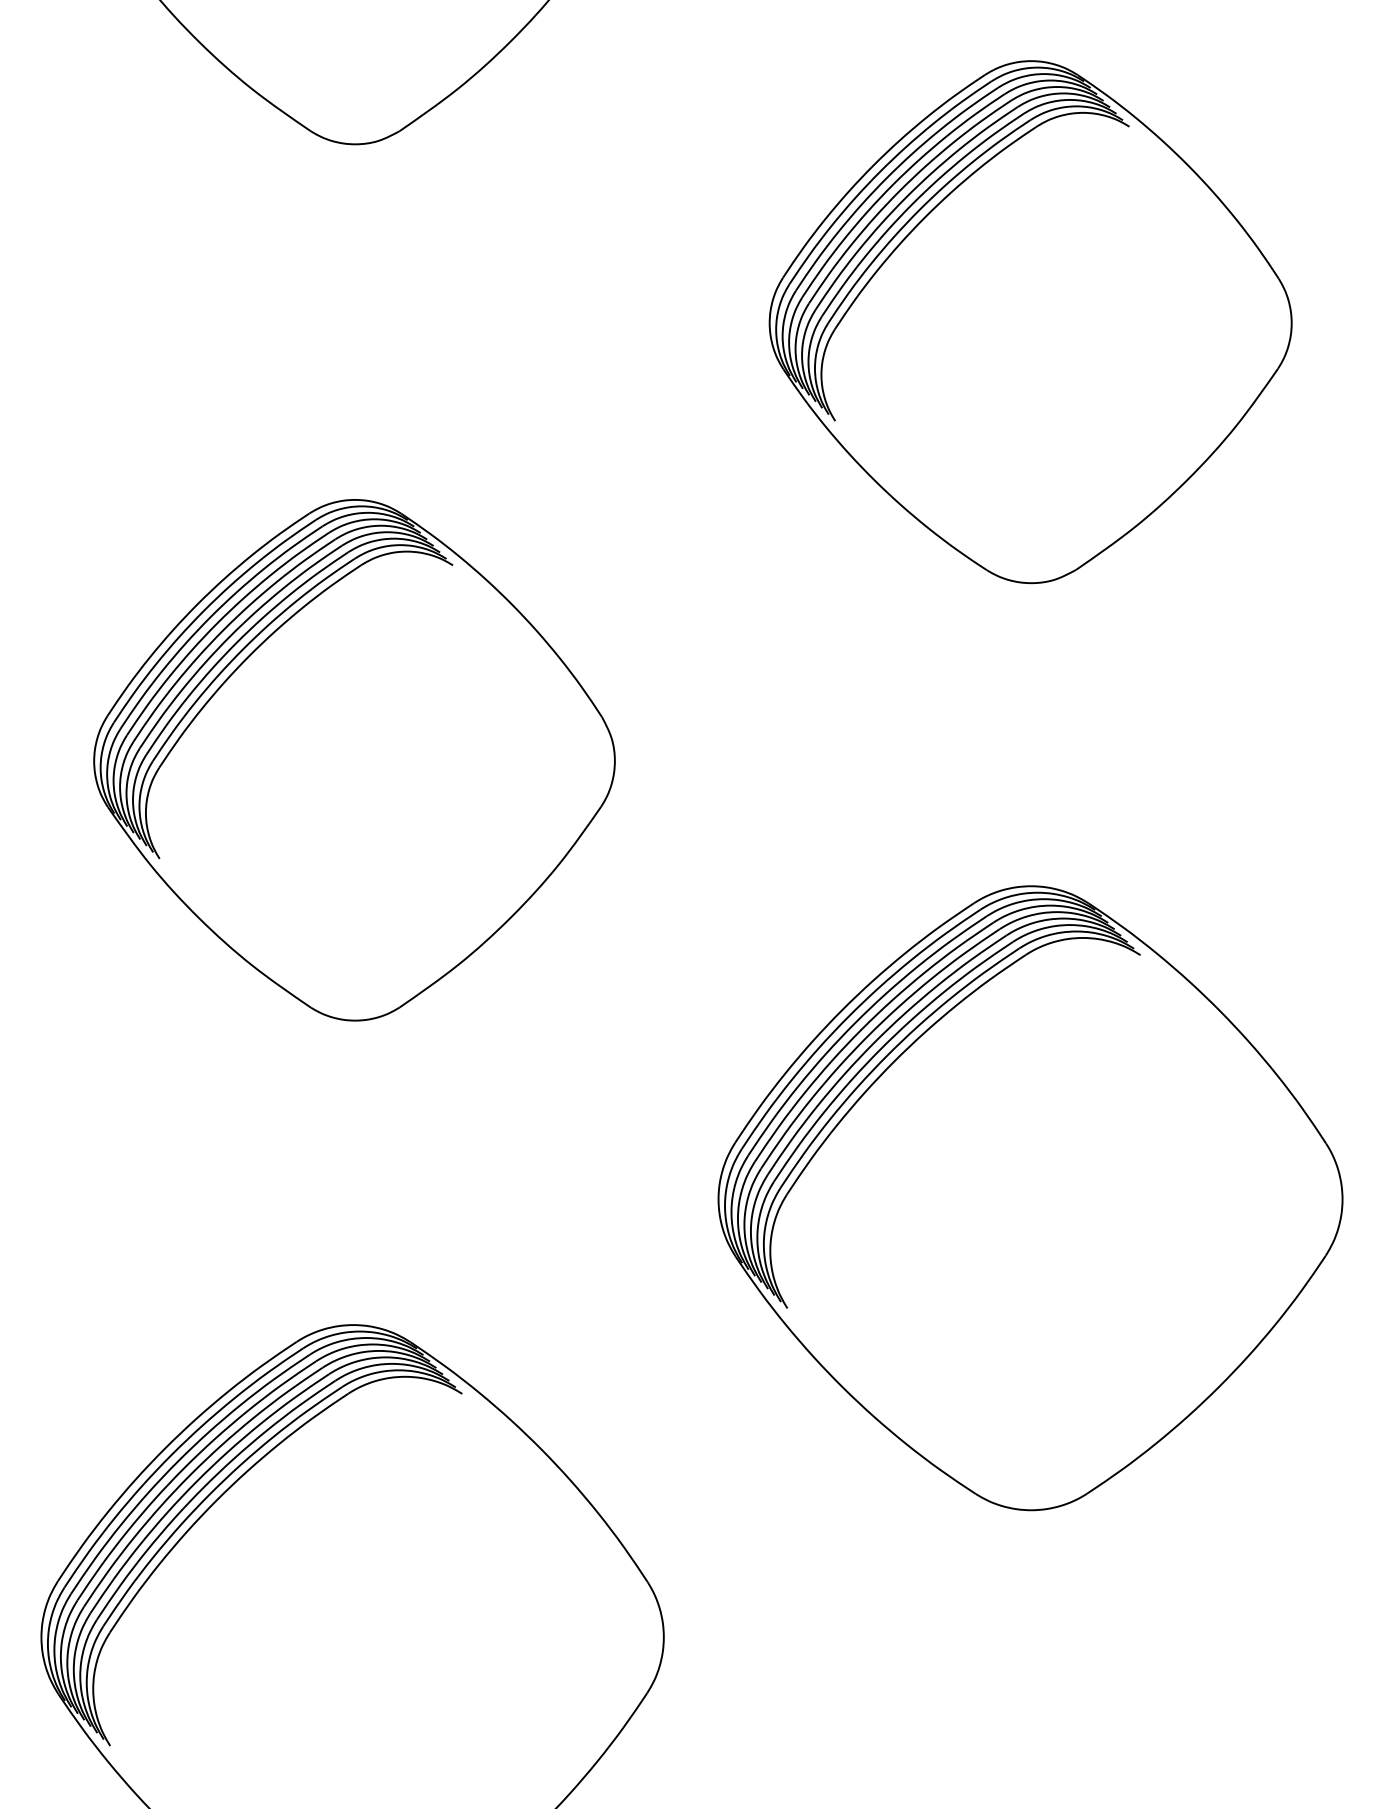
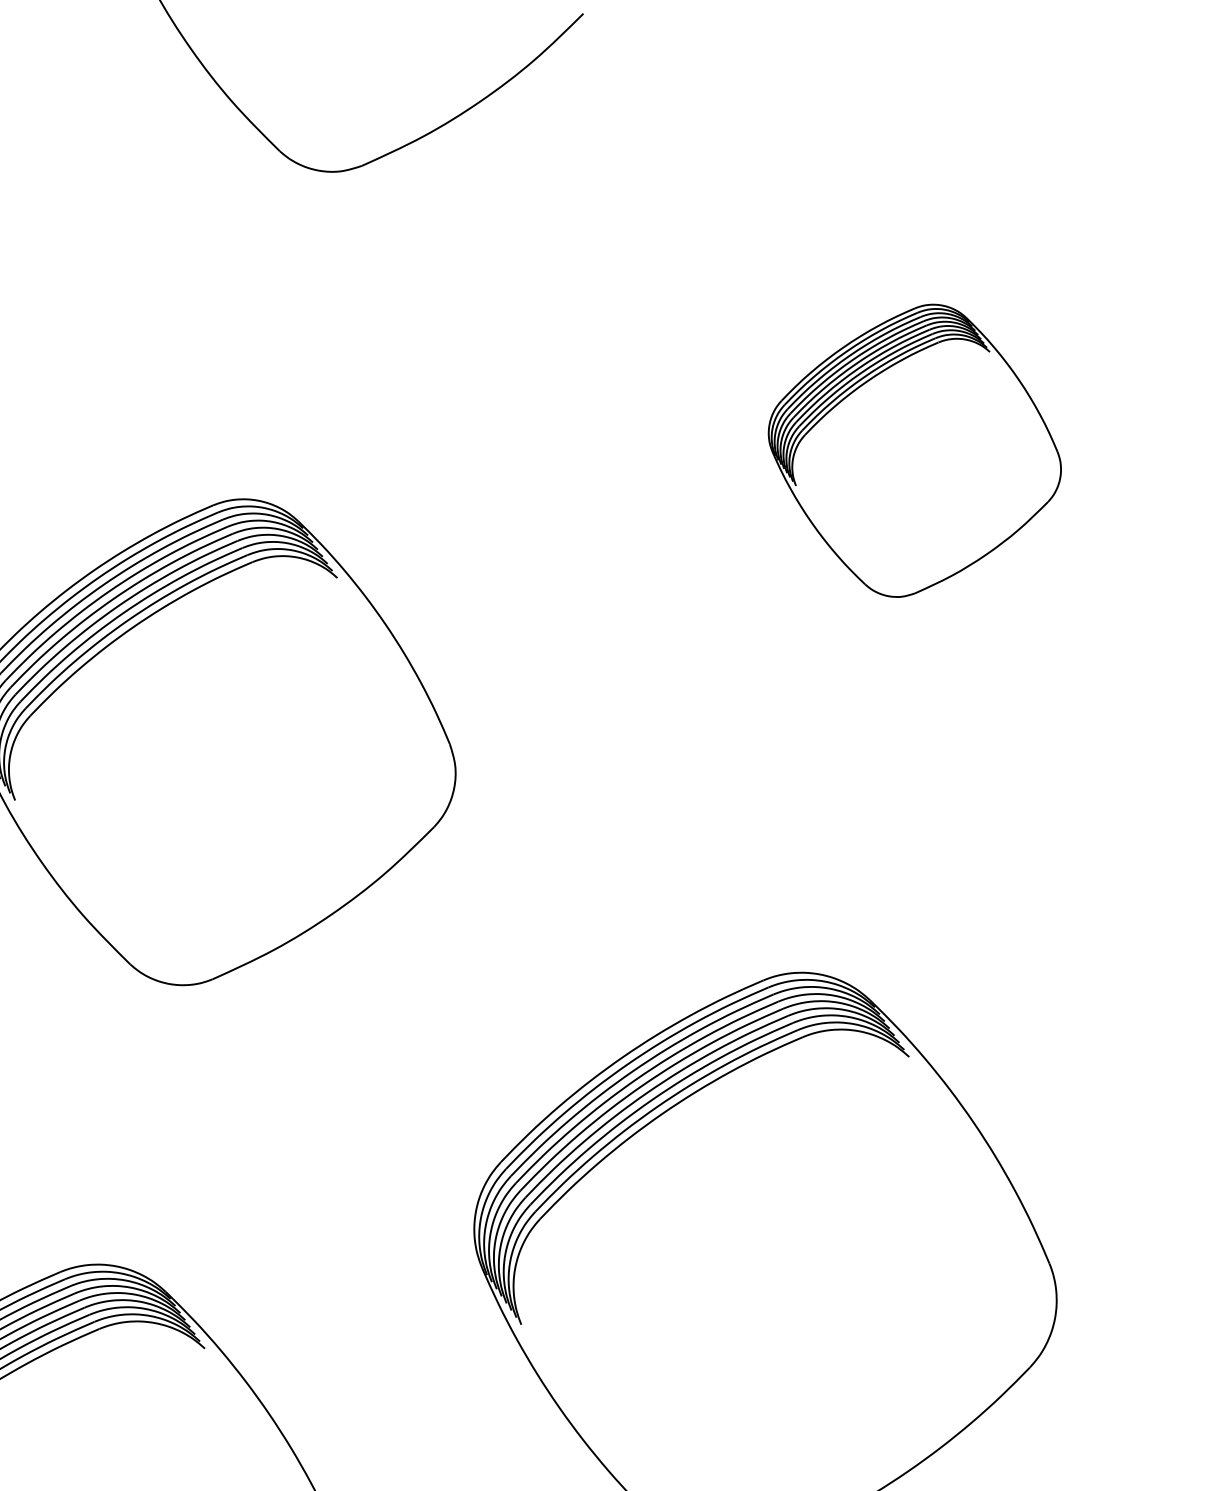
part: (1030, 322) -> (914, 450), size x0.6

